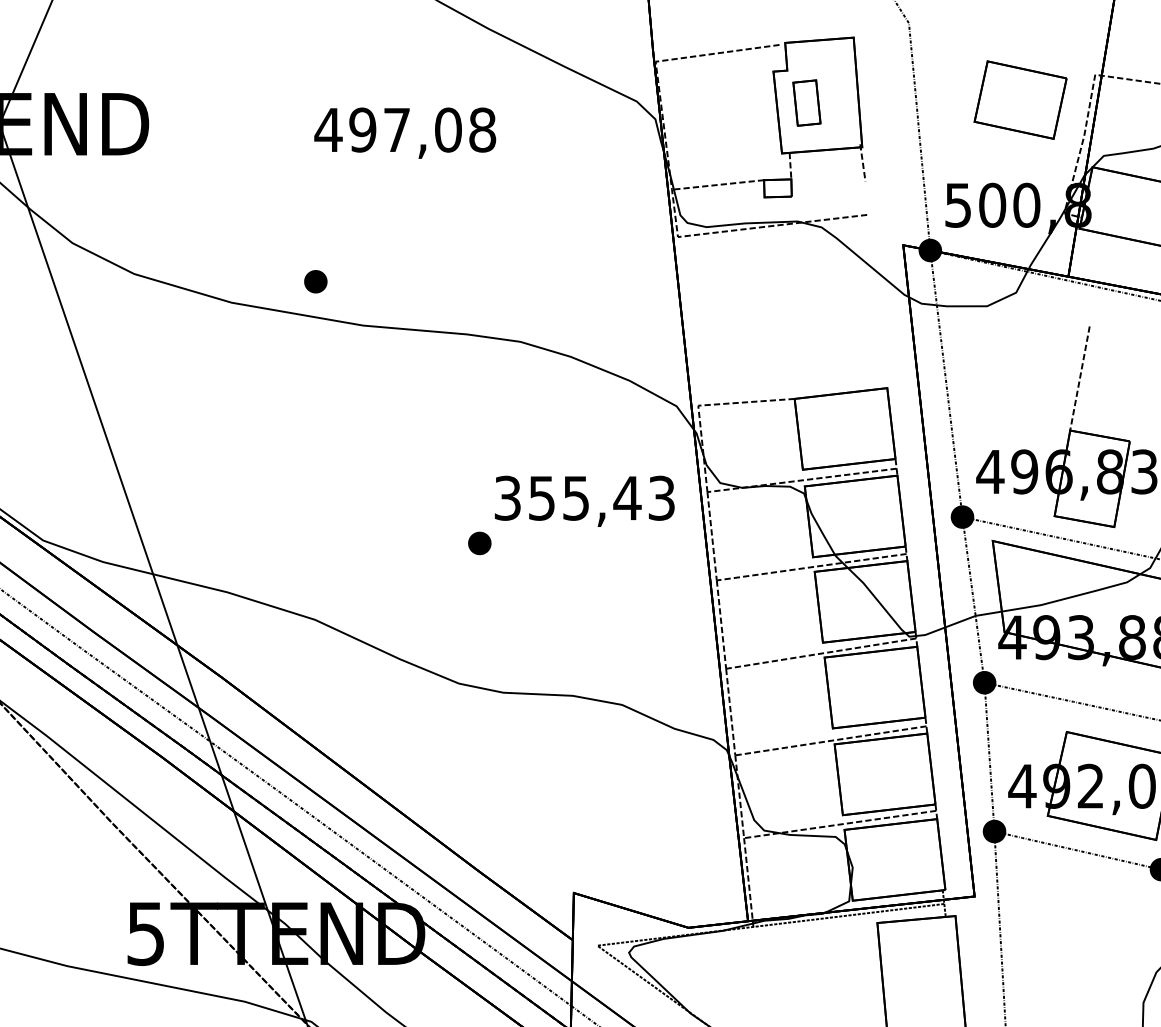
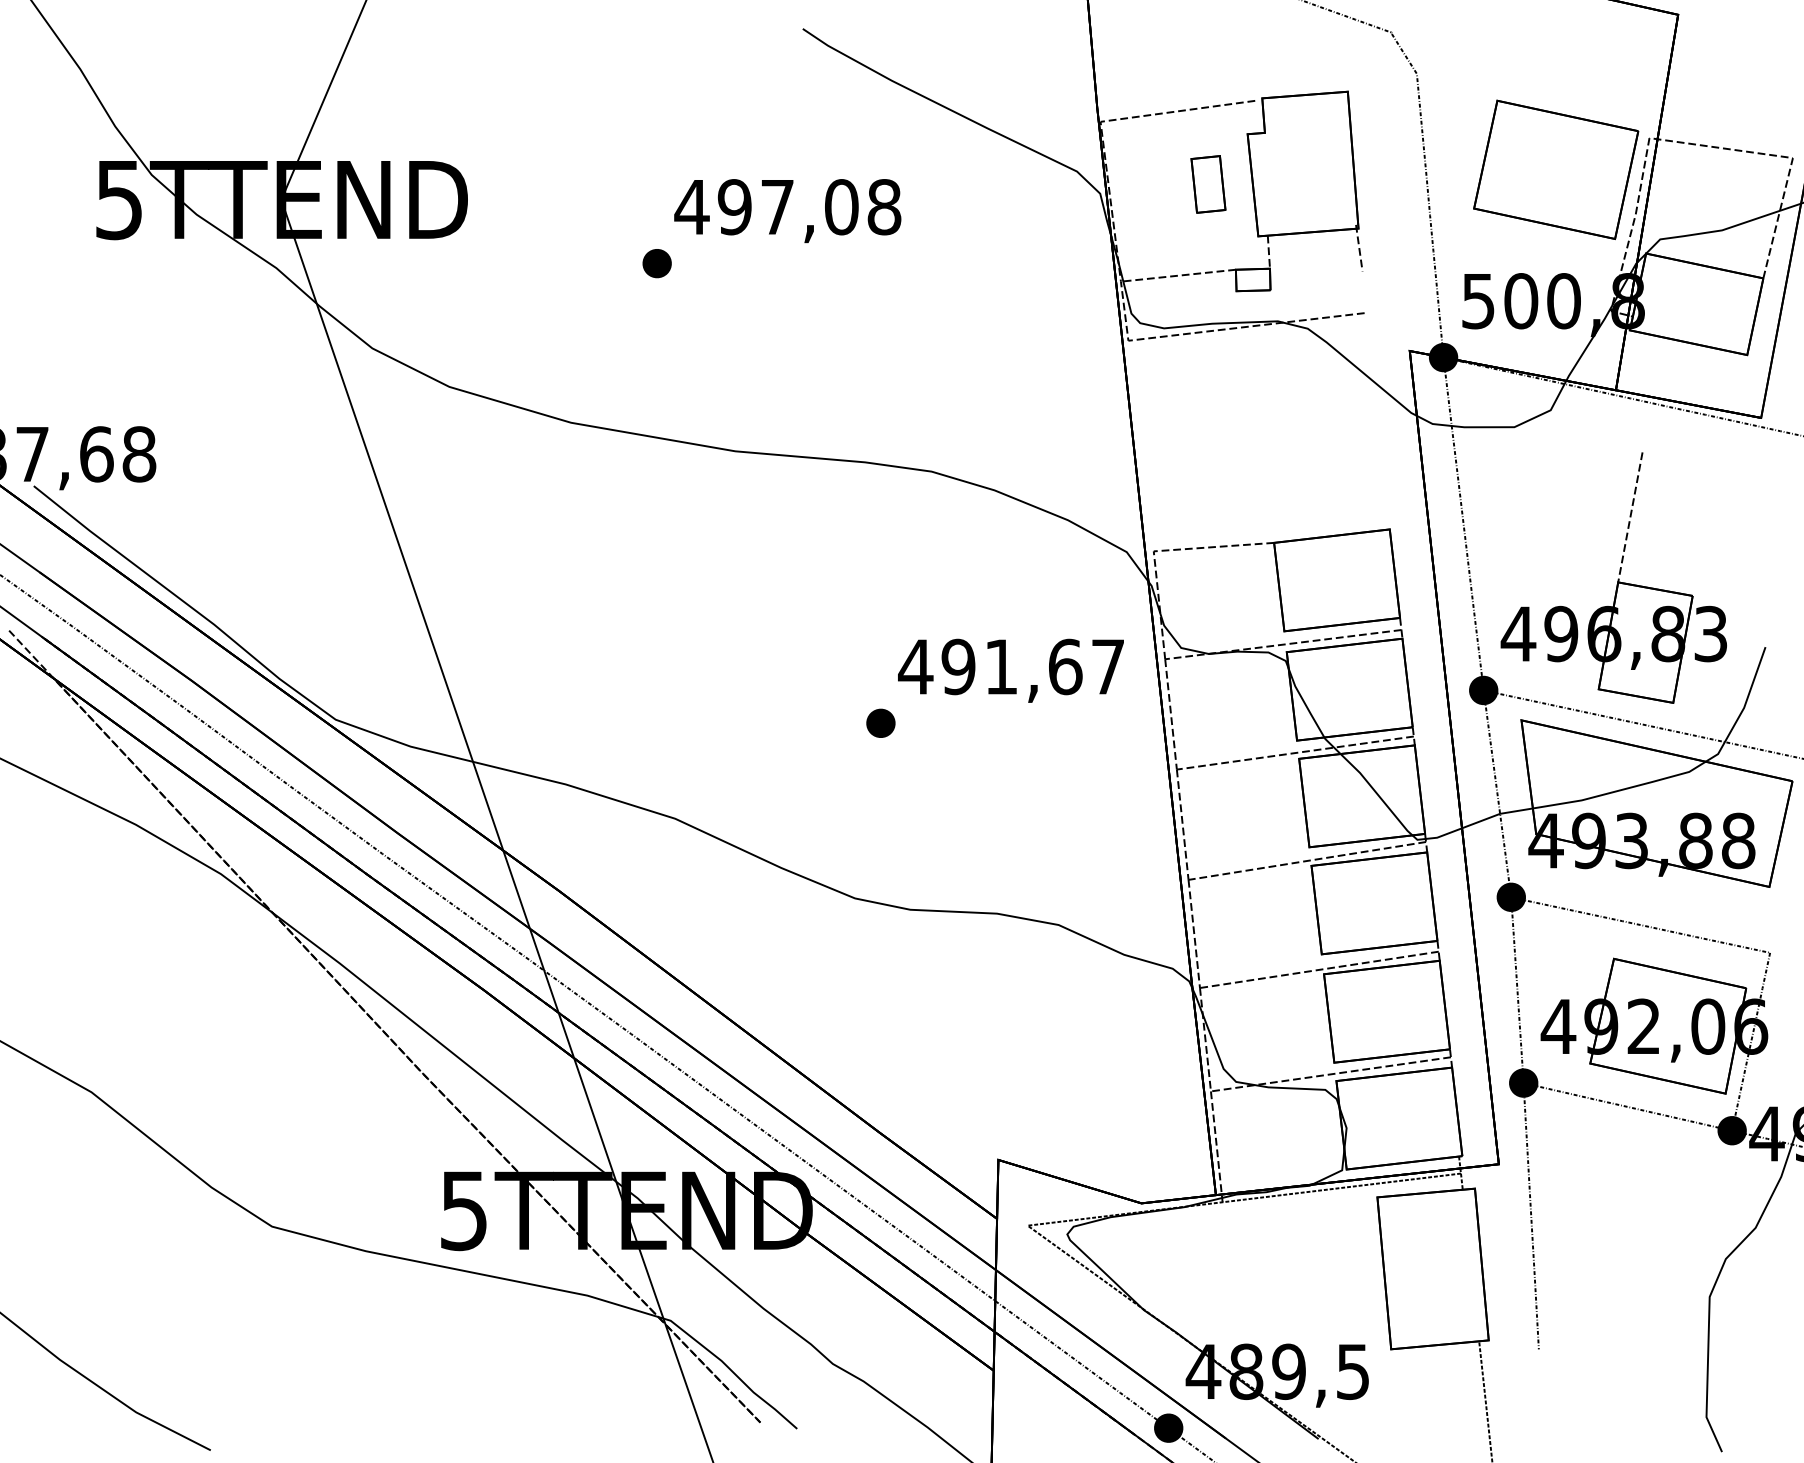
part: (1020, 99) -> (1556, 169), size x1.43
part: (806, 103) -> (1208, 184), moved
part: (315, 281) -> (656, 263), moved
text: (584, 497) -> (1011, 666), 355,43 -> 491,67

